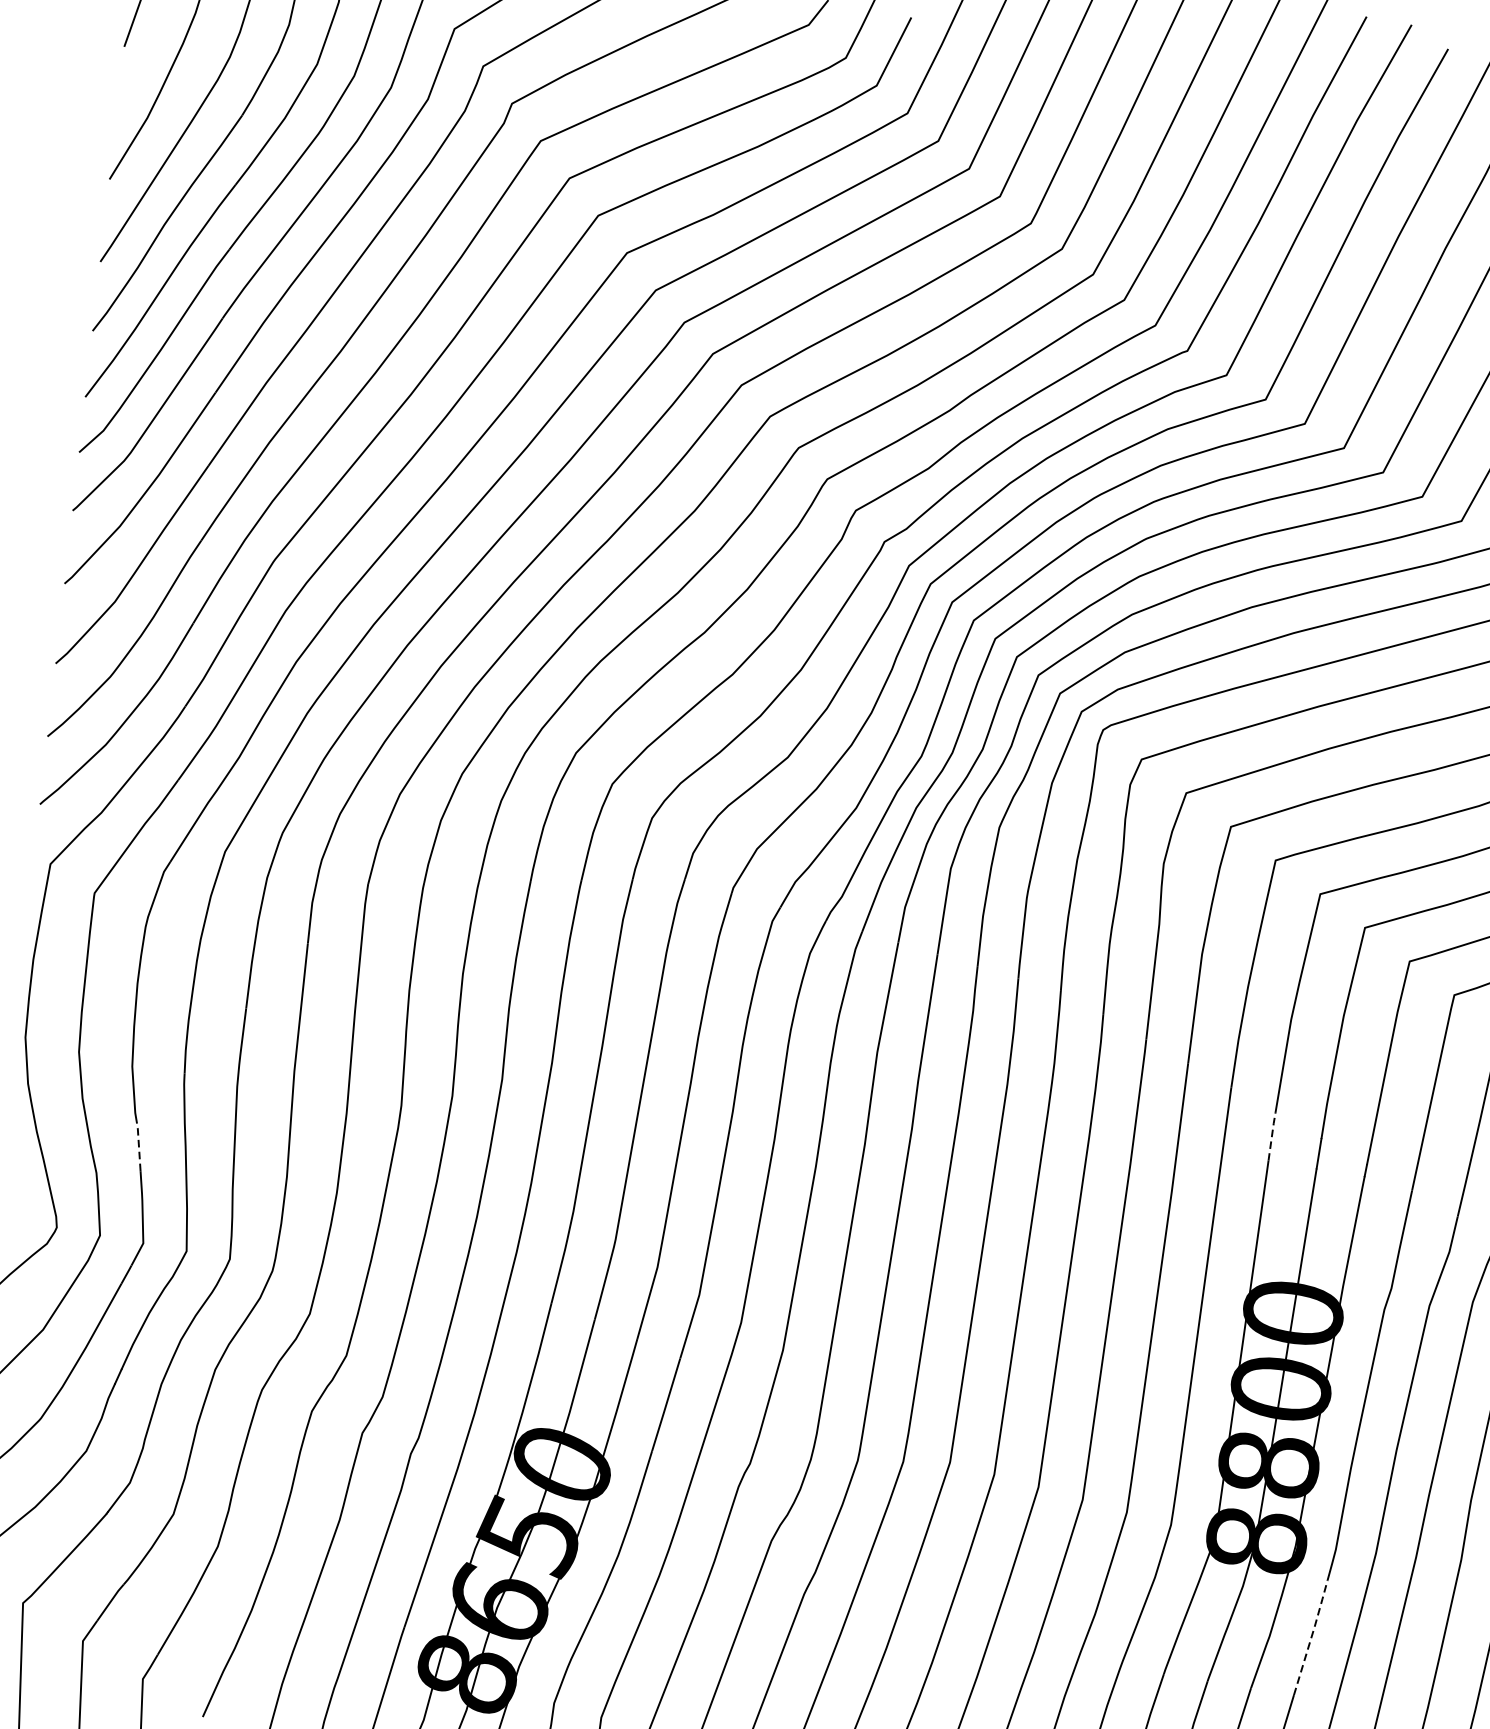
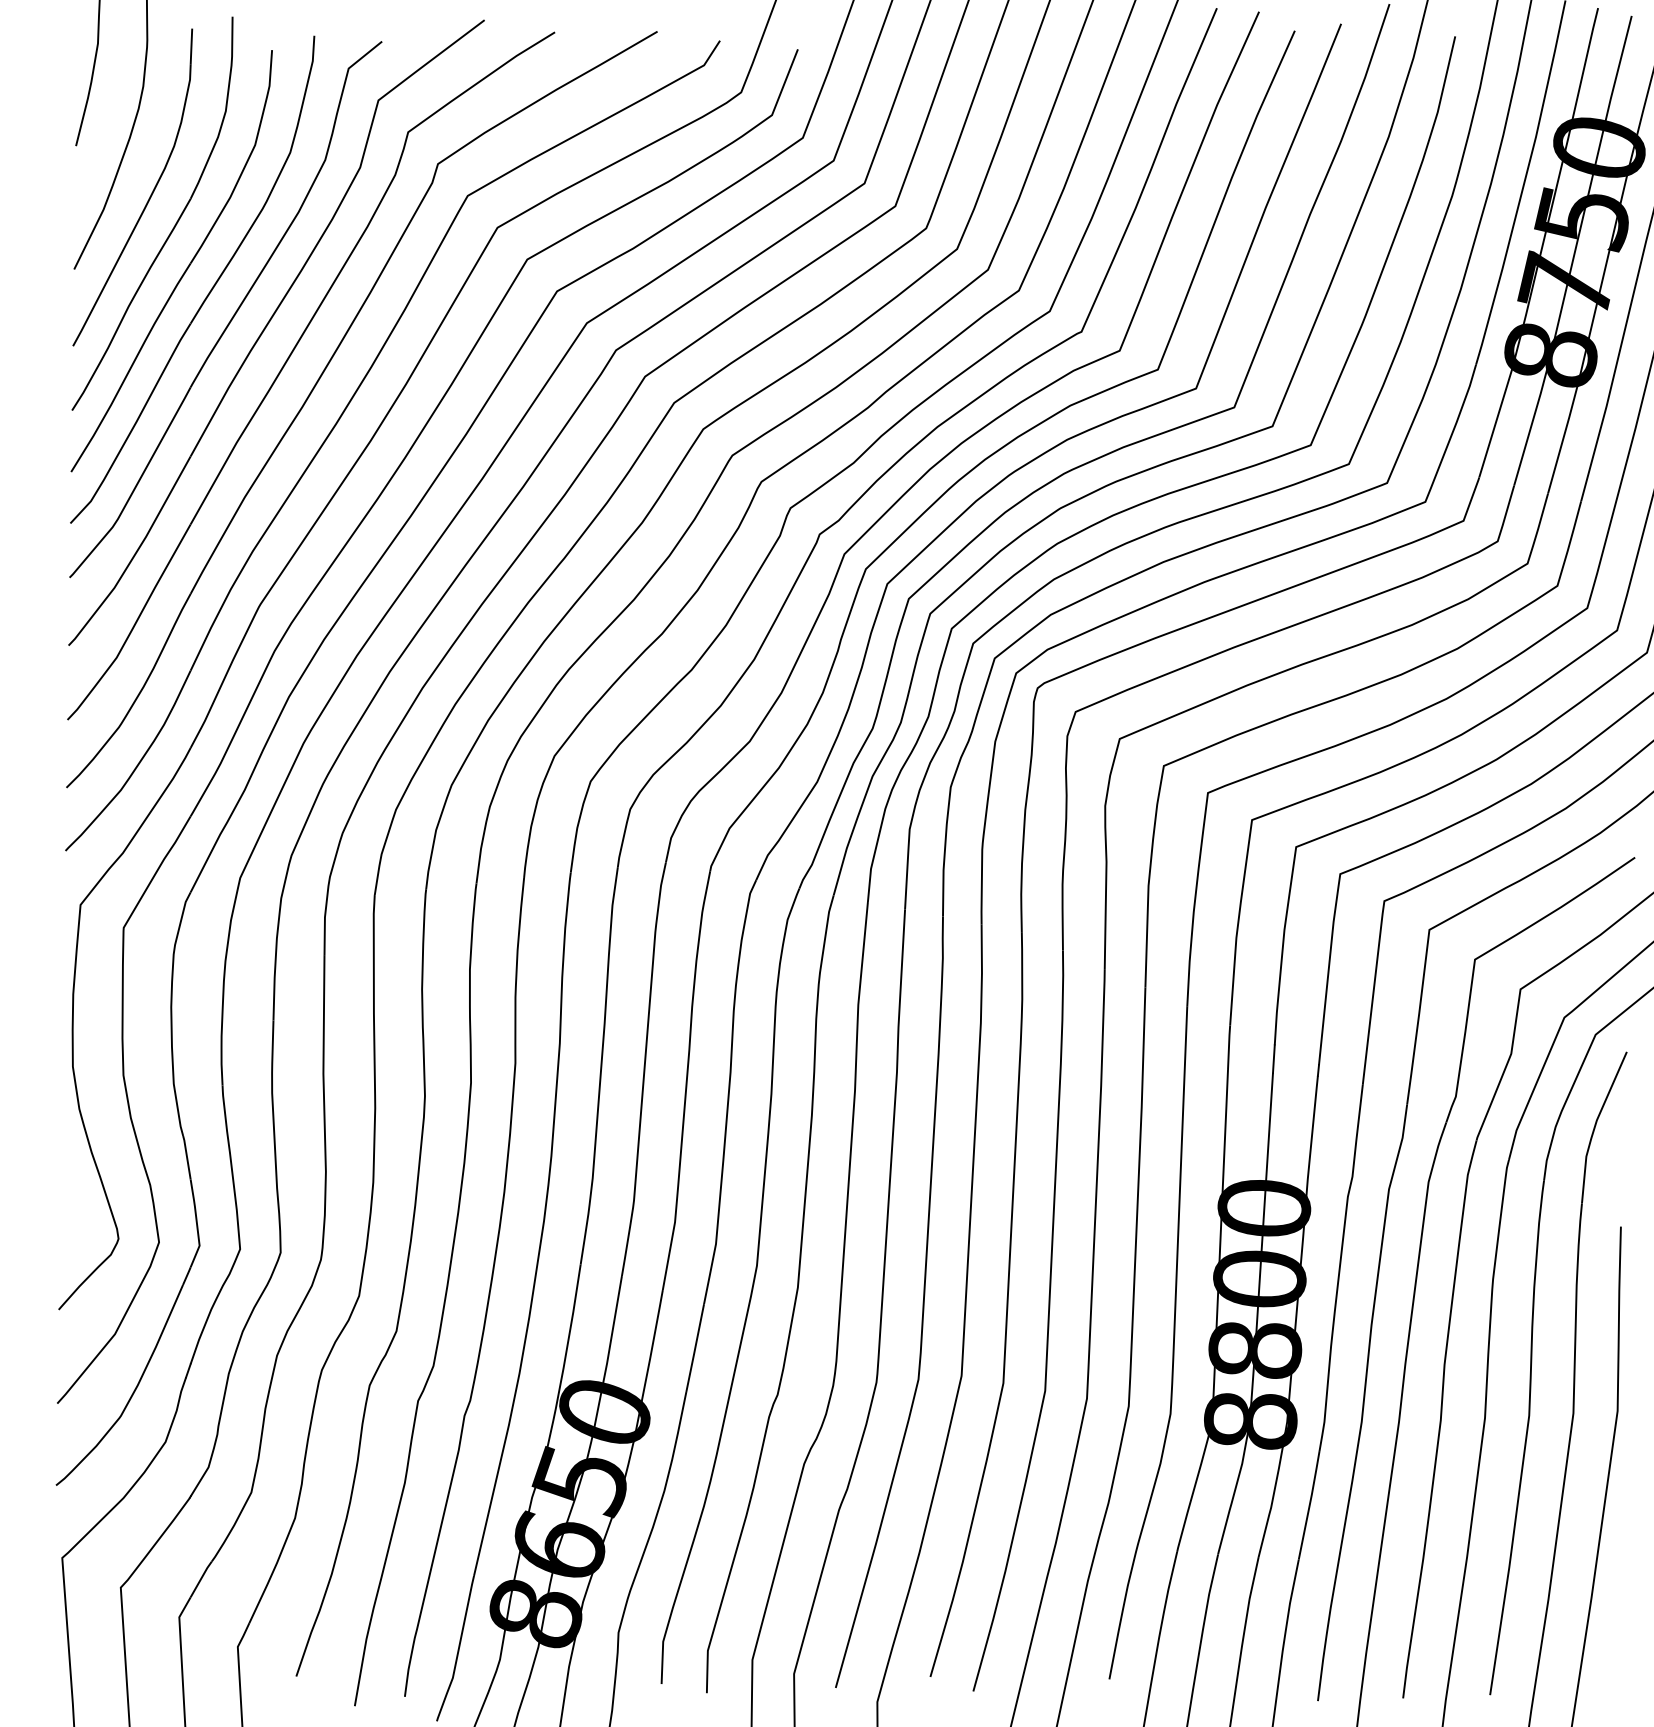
line: (1272, 1135) -> (1229, 1046), dashed -> solid
line: (139, 1145) -> (187, 1156), dashed -> solid
line: (1311, 1636) -> (1309, 1504), dashed -> solid

